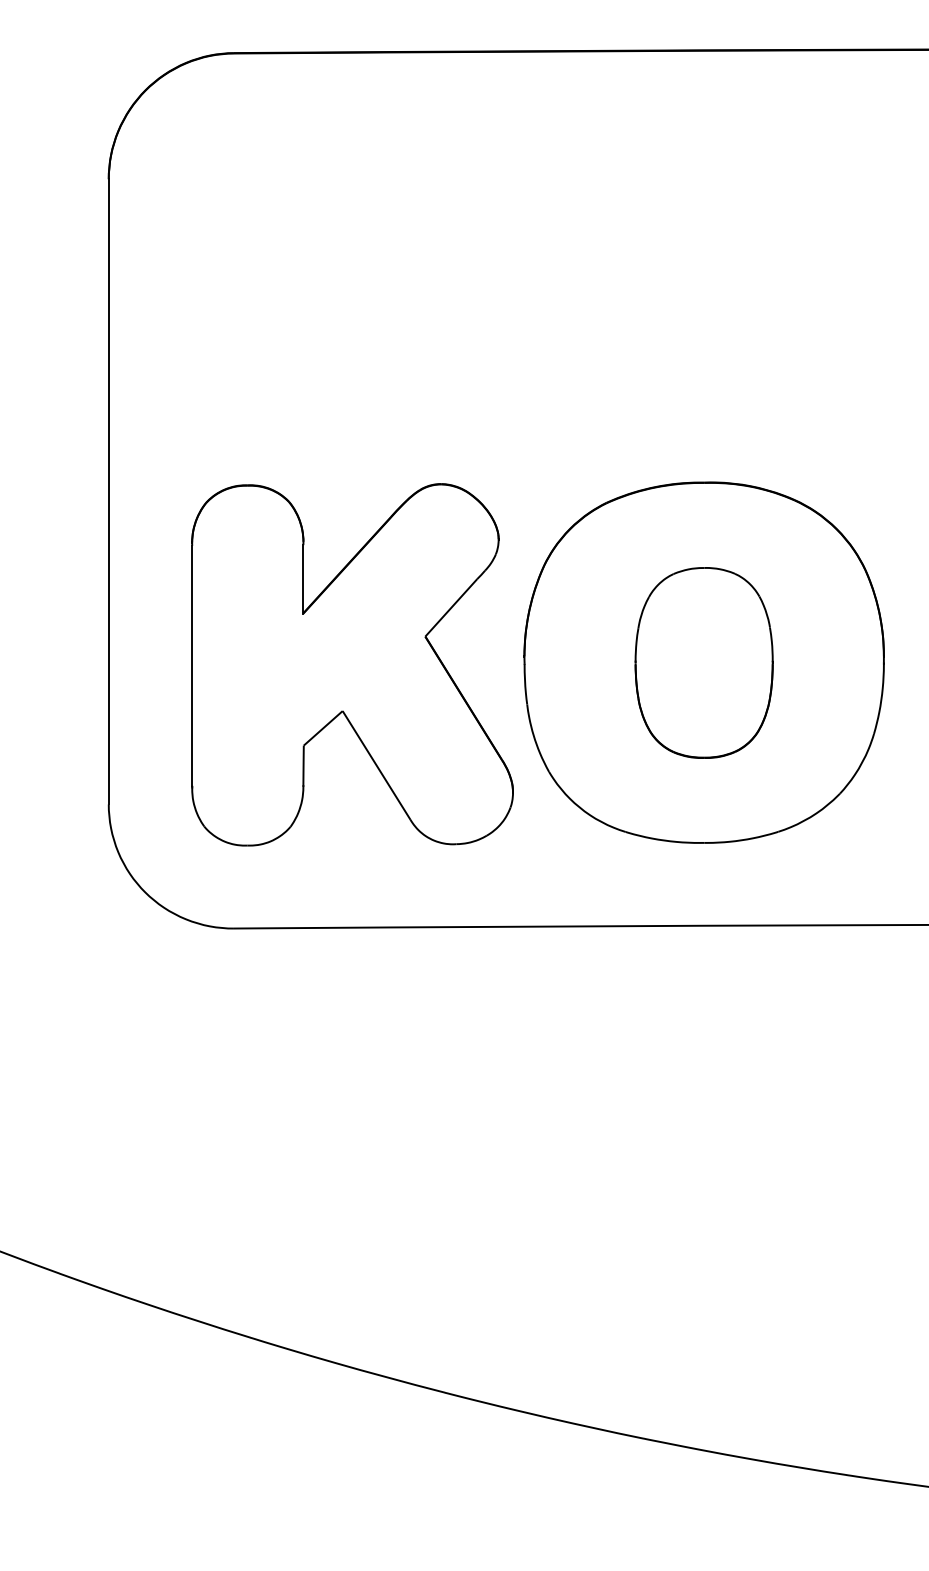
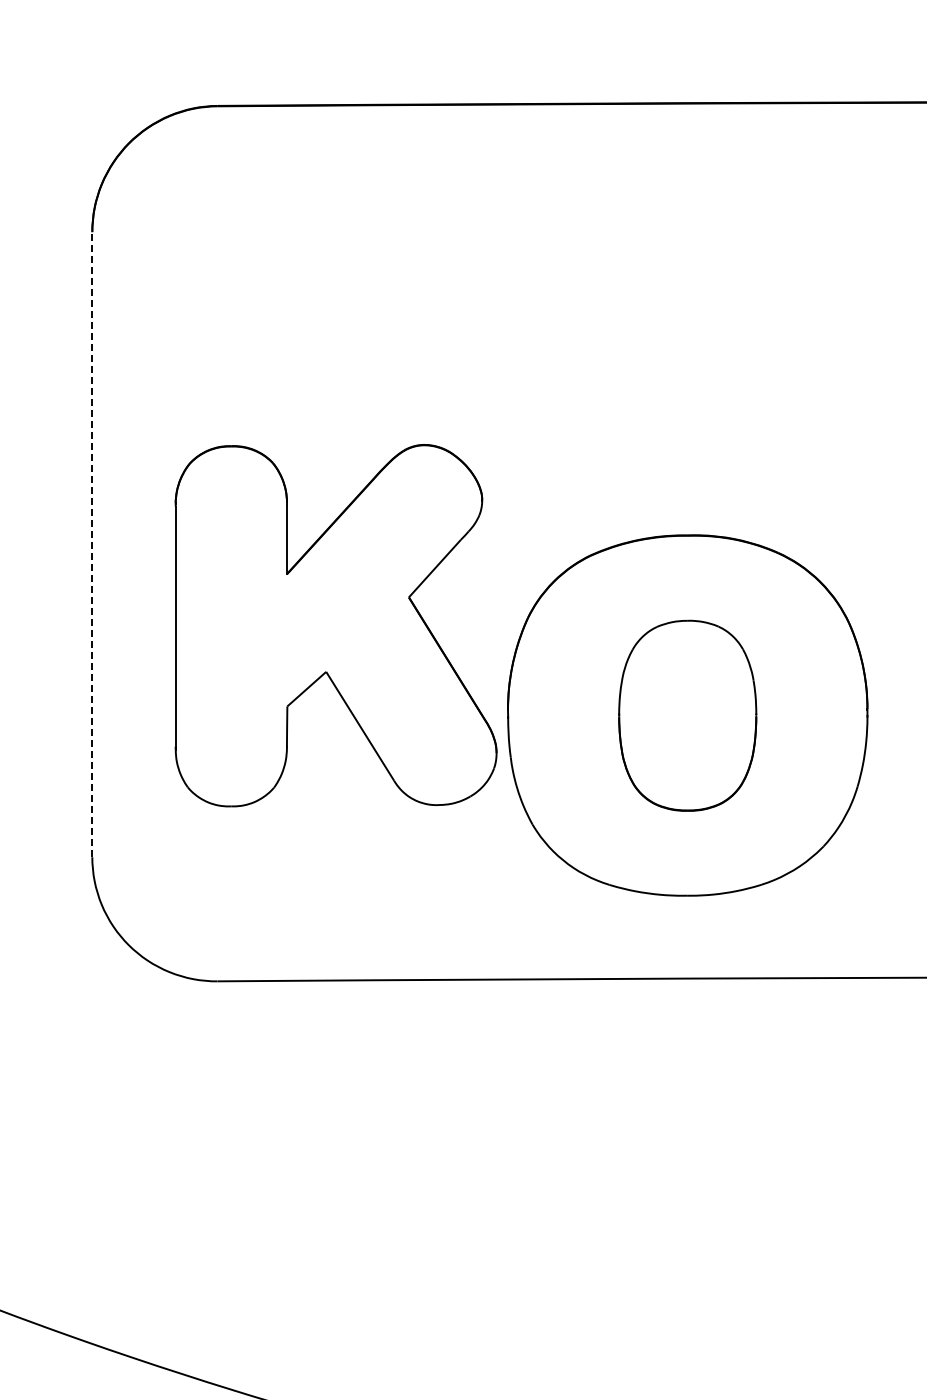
line: (108, 491) -> (92, 544), solid -> dashed
part: (352, 664) -> (336, 625), moved

